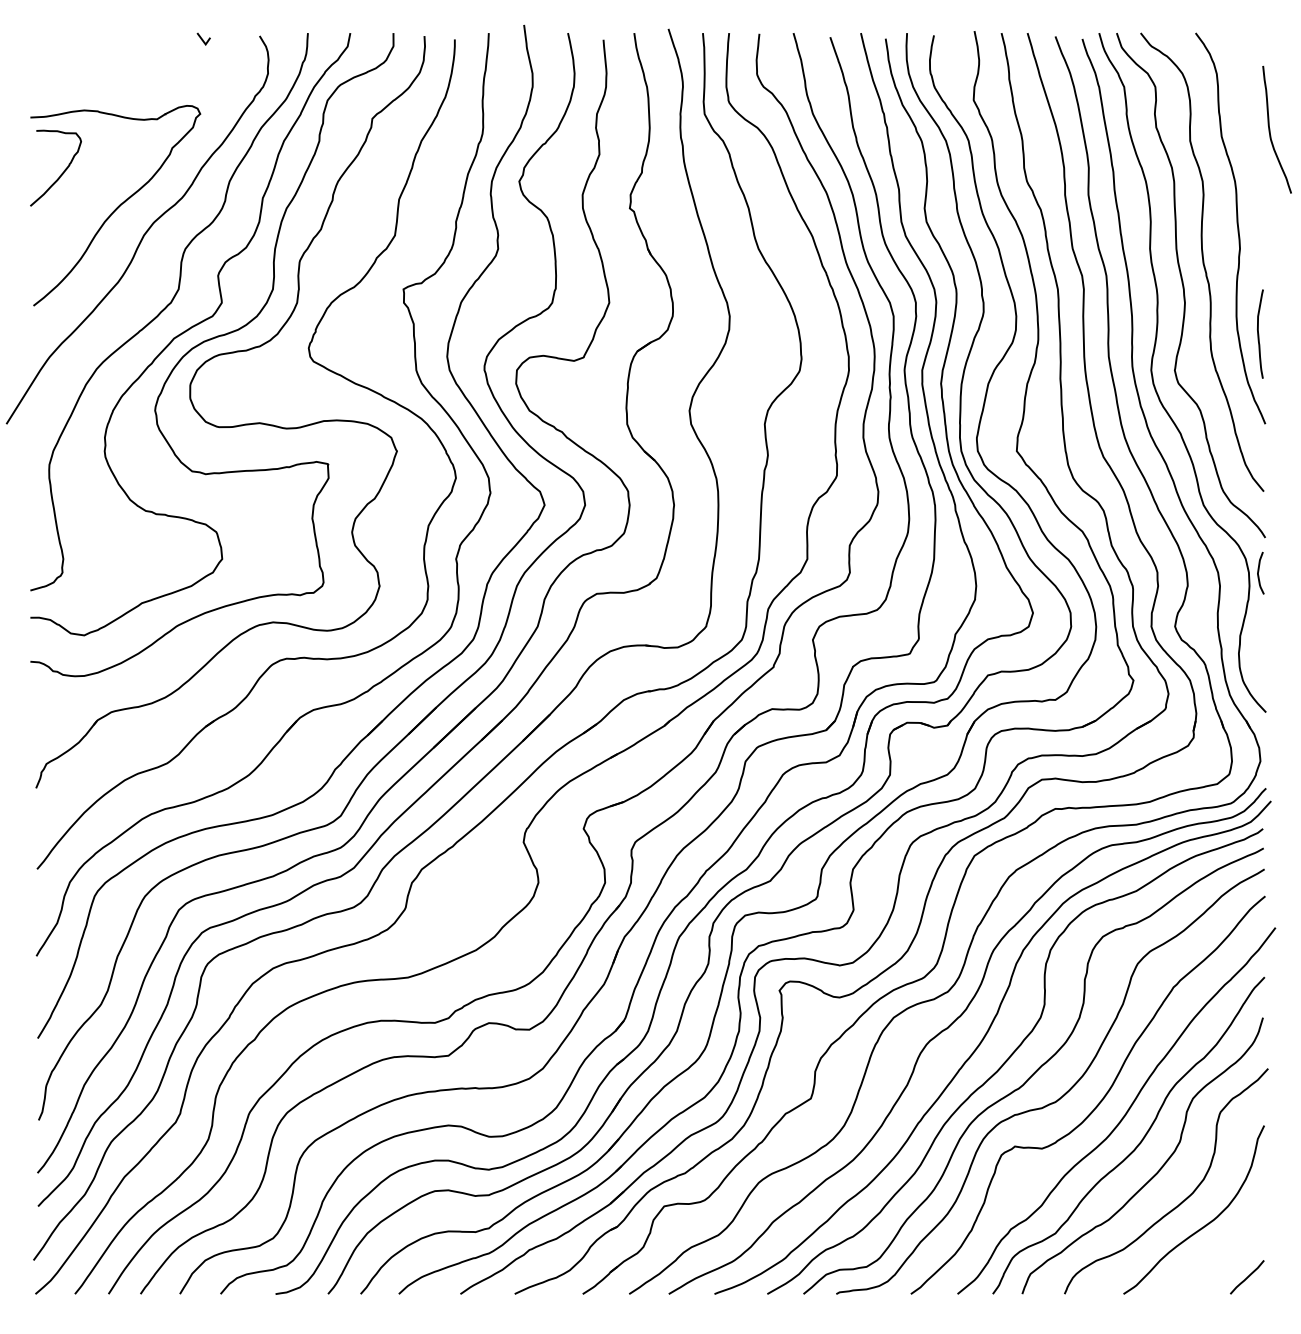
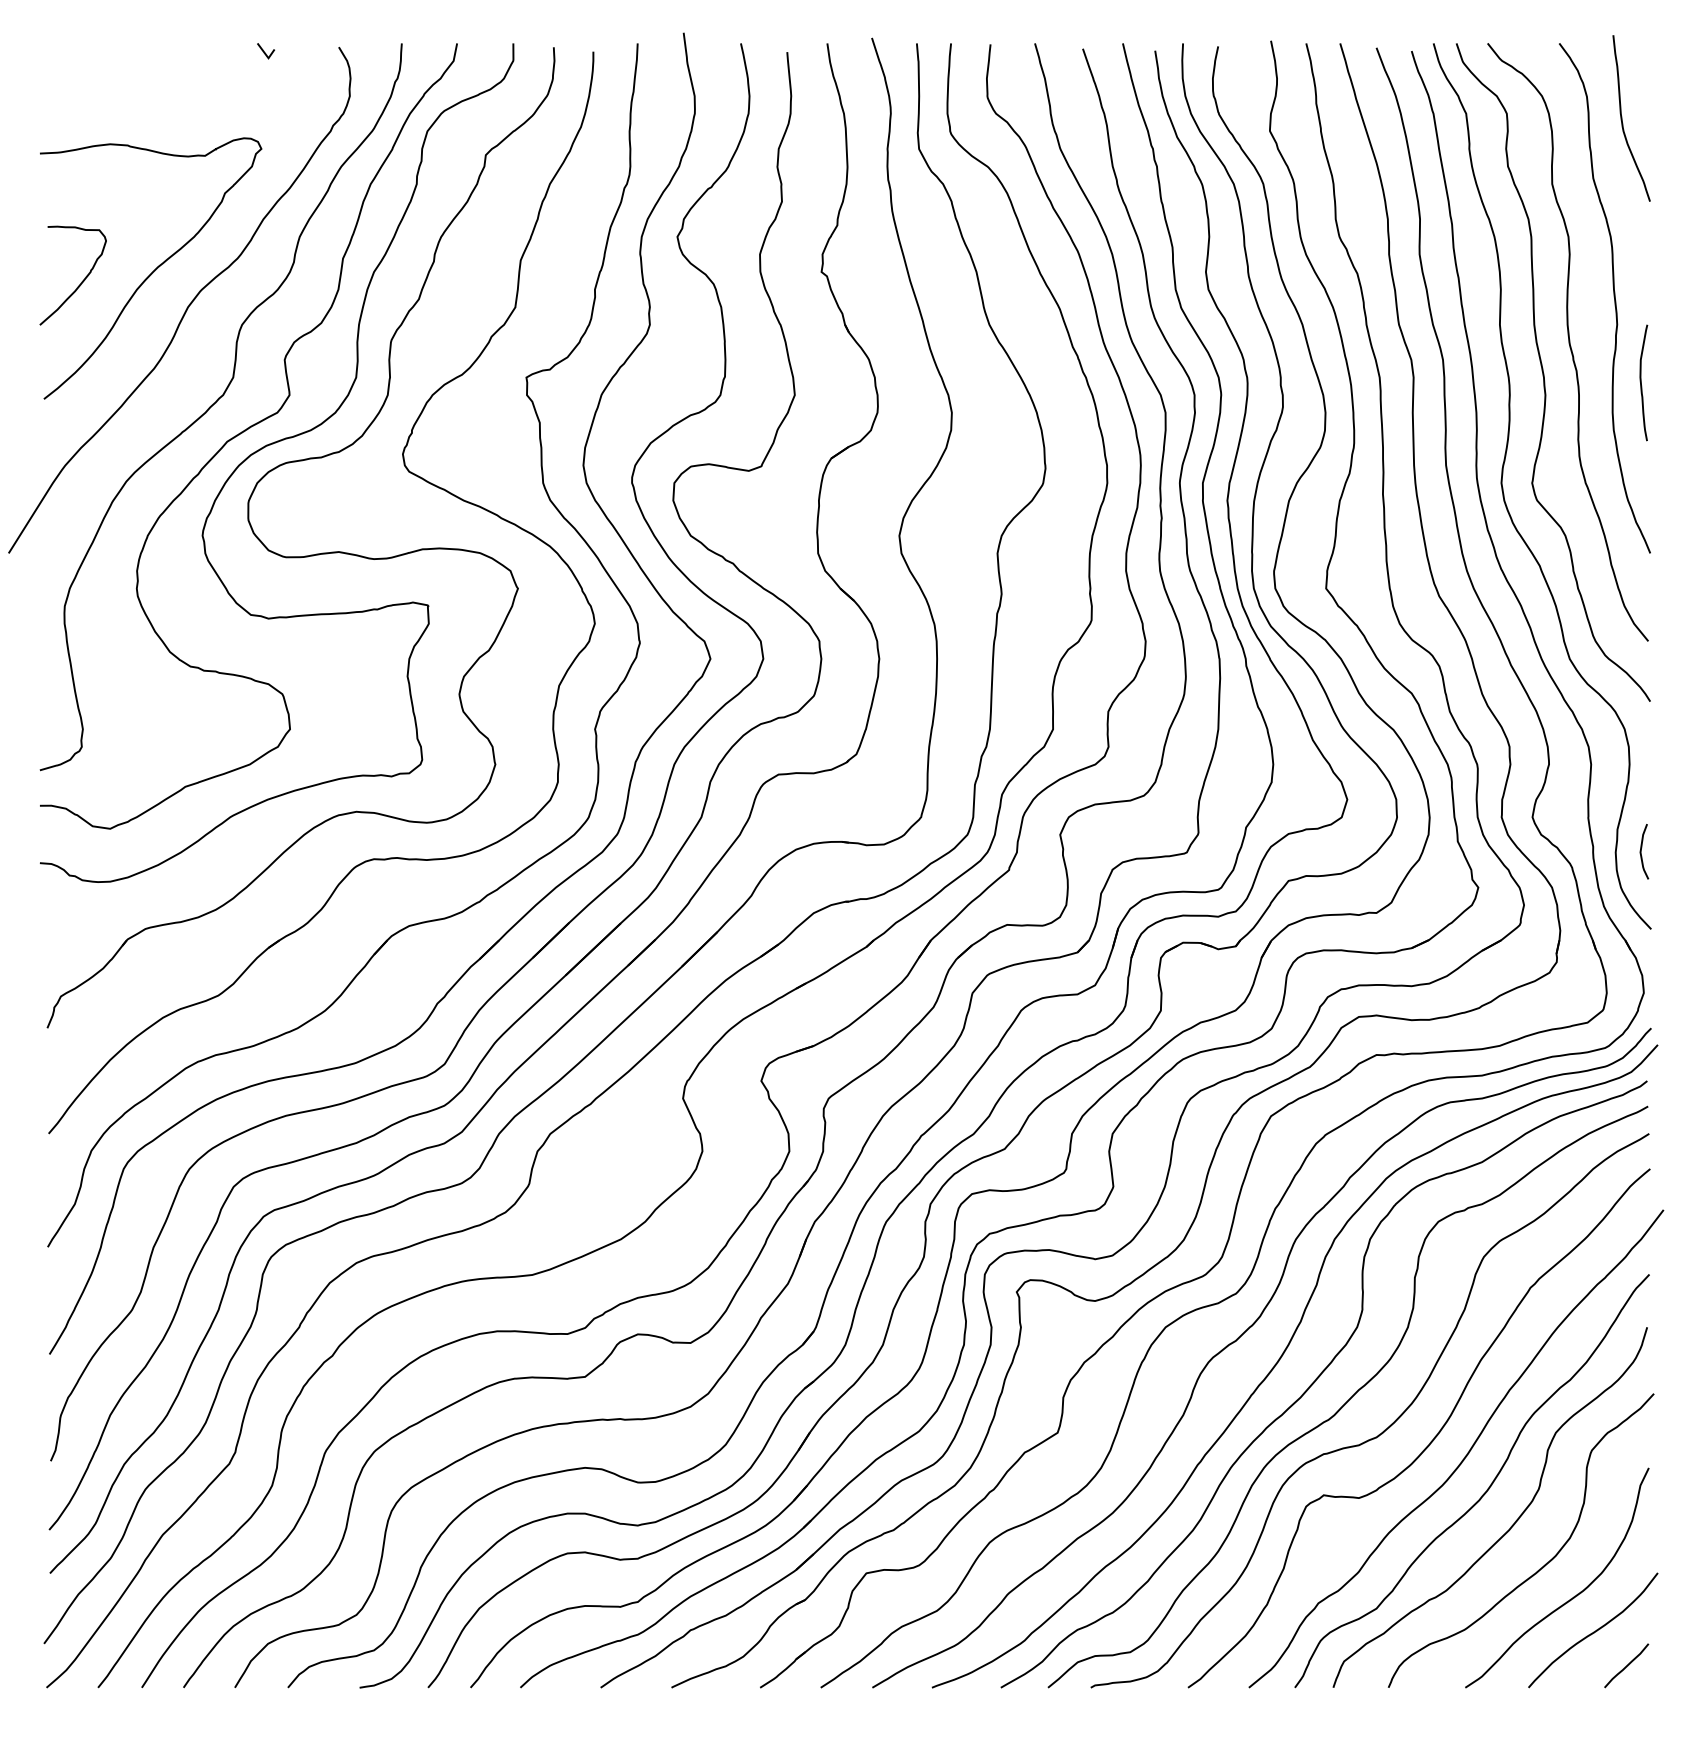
curve: (1270, 129) -> (1622, 118), moved
curve: (62, 172) -> (81, 281), moved
curve: (1258, 333) -> (1641, 382), moved
curve: (1258, 573) -> (1641, 851), moved
curve: (1221, 1250) -> (1593, 1631), added

